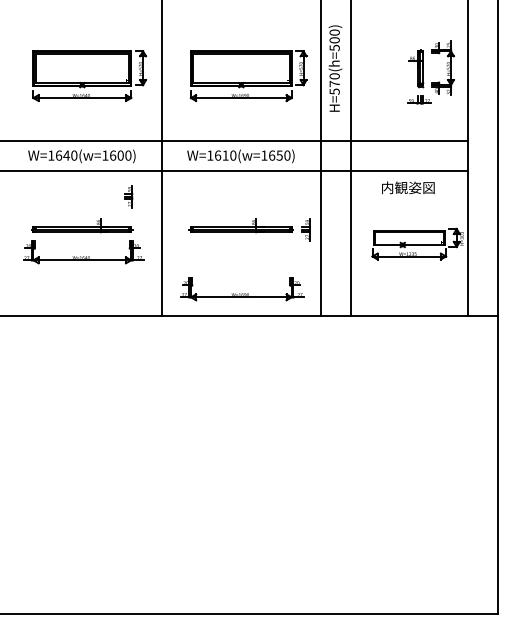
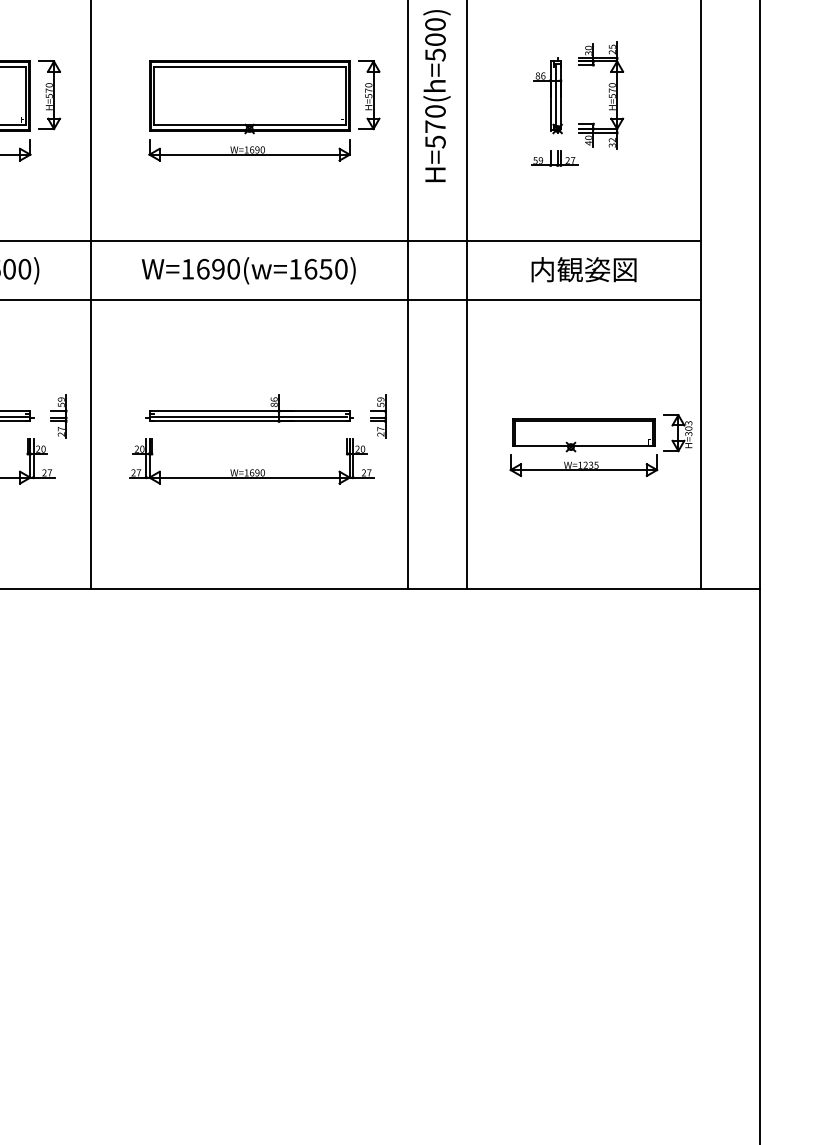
part: (423, 72) -> (562, 103), moved
text: (225, 155) -> (218, 268), W=1610(w=1650) -> W=1690(w=1650)
text: (408, 187) -> (584, 268), moved
part: (128, 196) -> (58, 416), moved
part: (242, 289) -> (251, 462), moved

